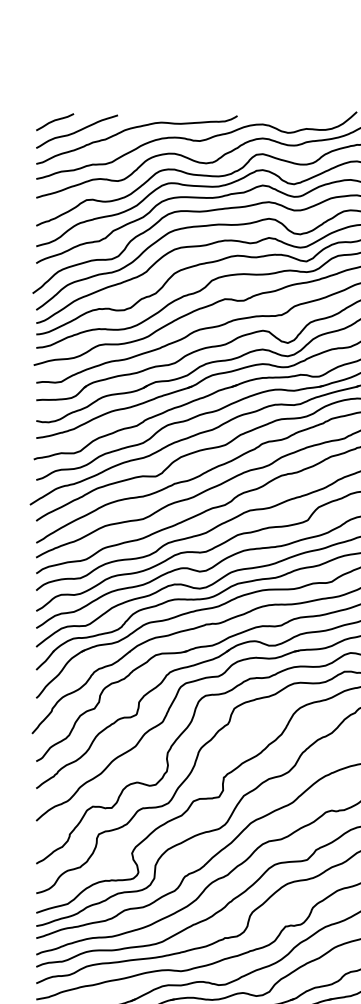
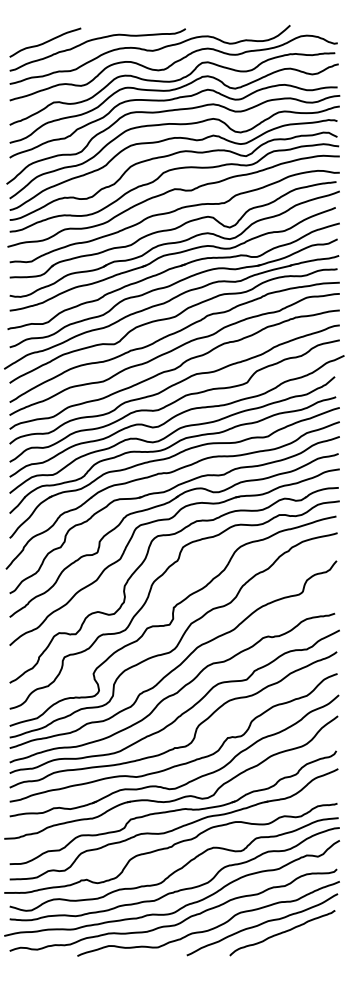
curve: (54, 121) -> (25, 33), removed

